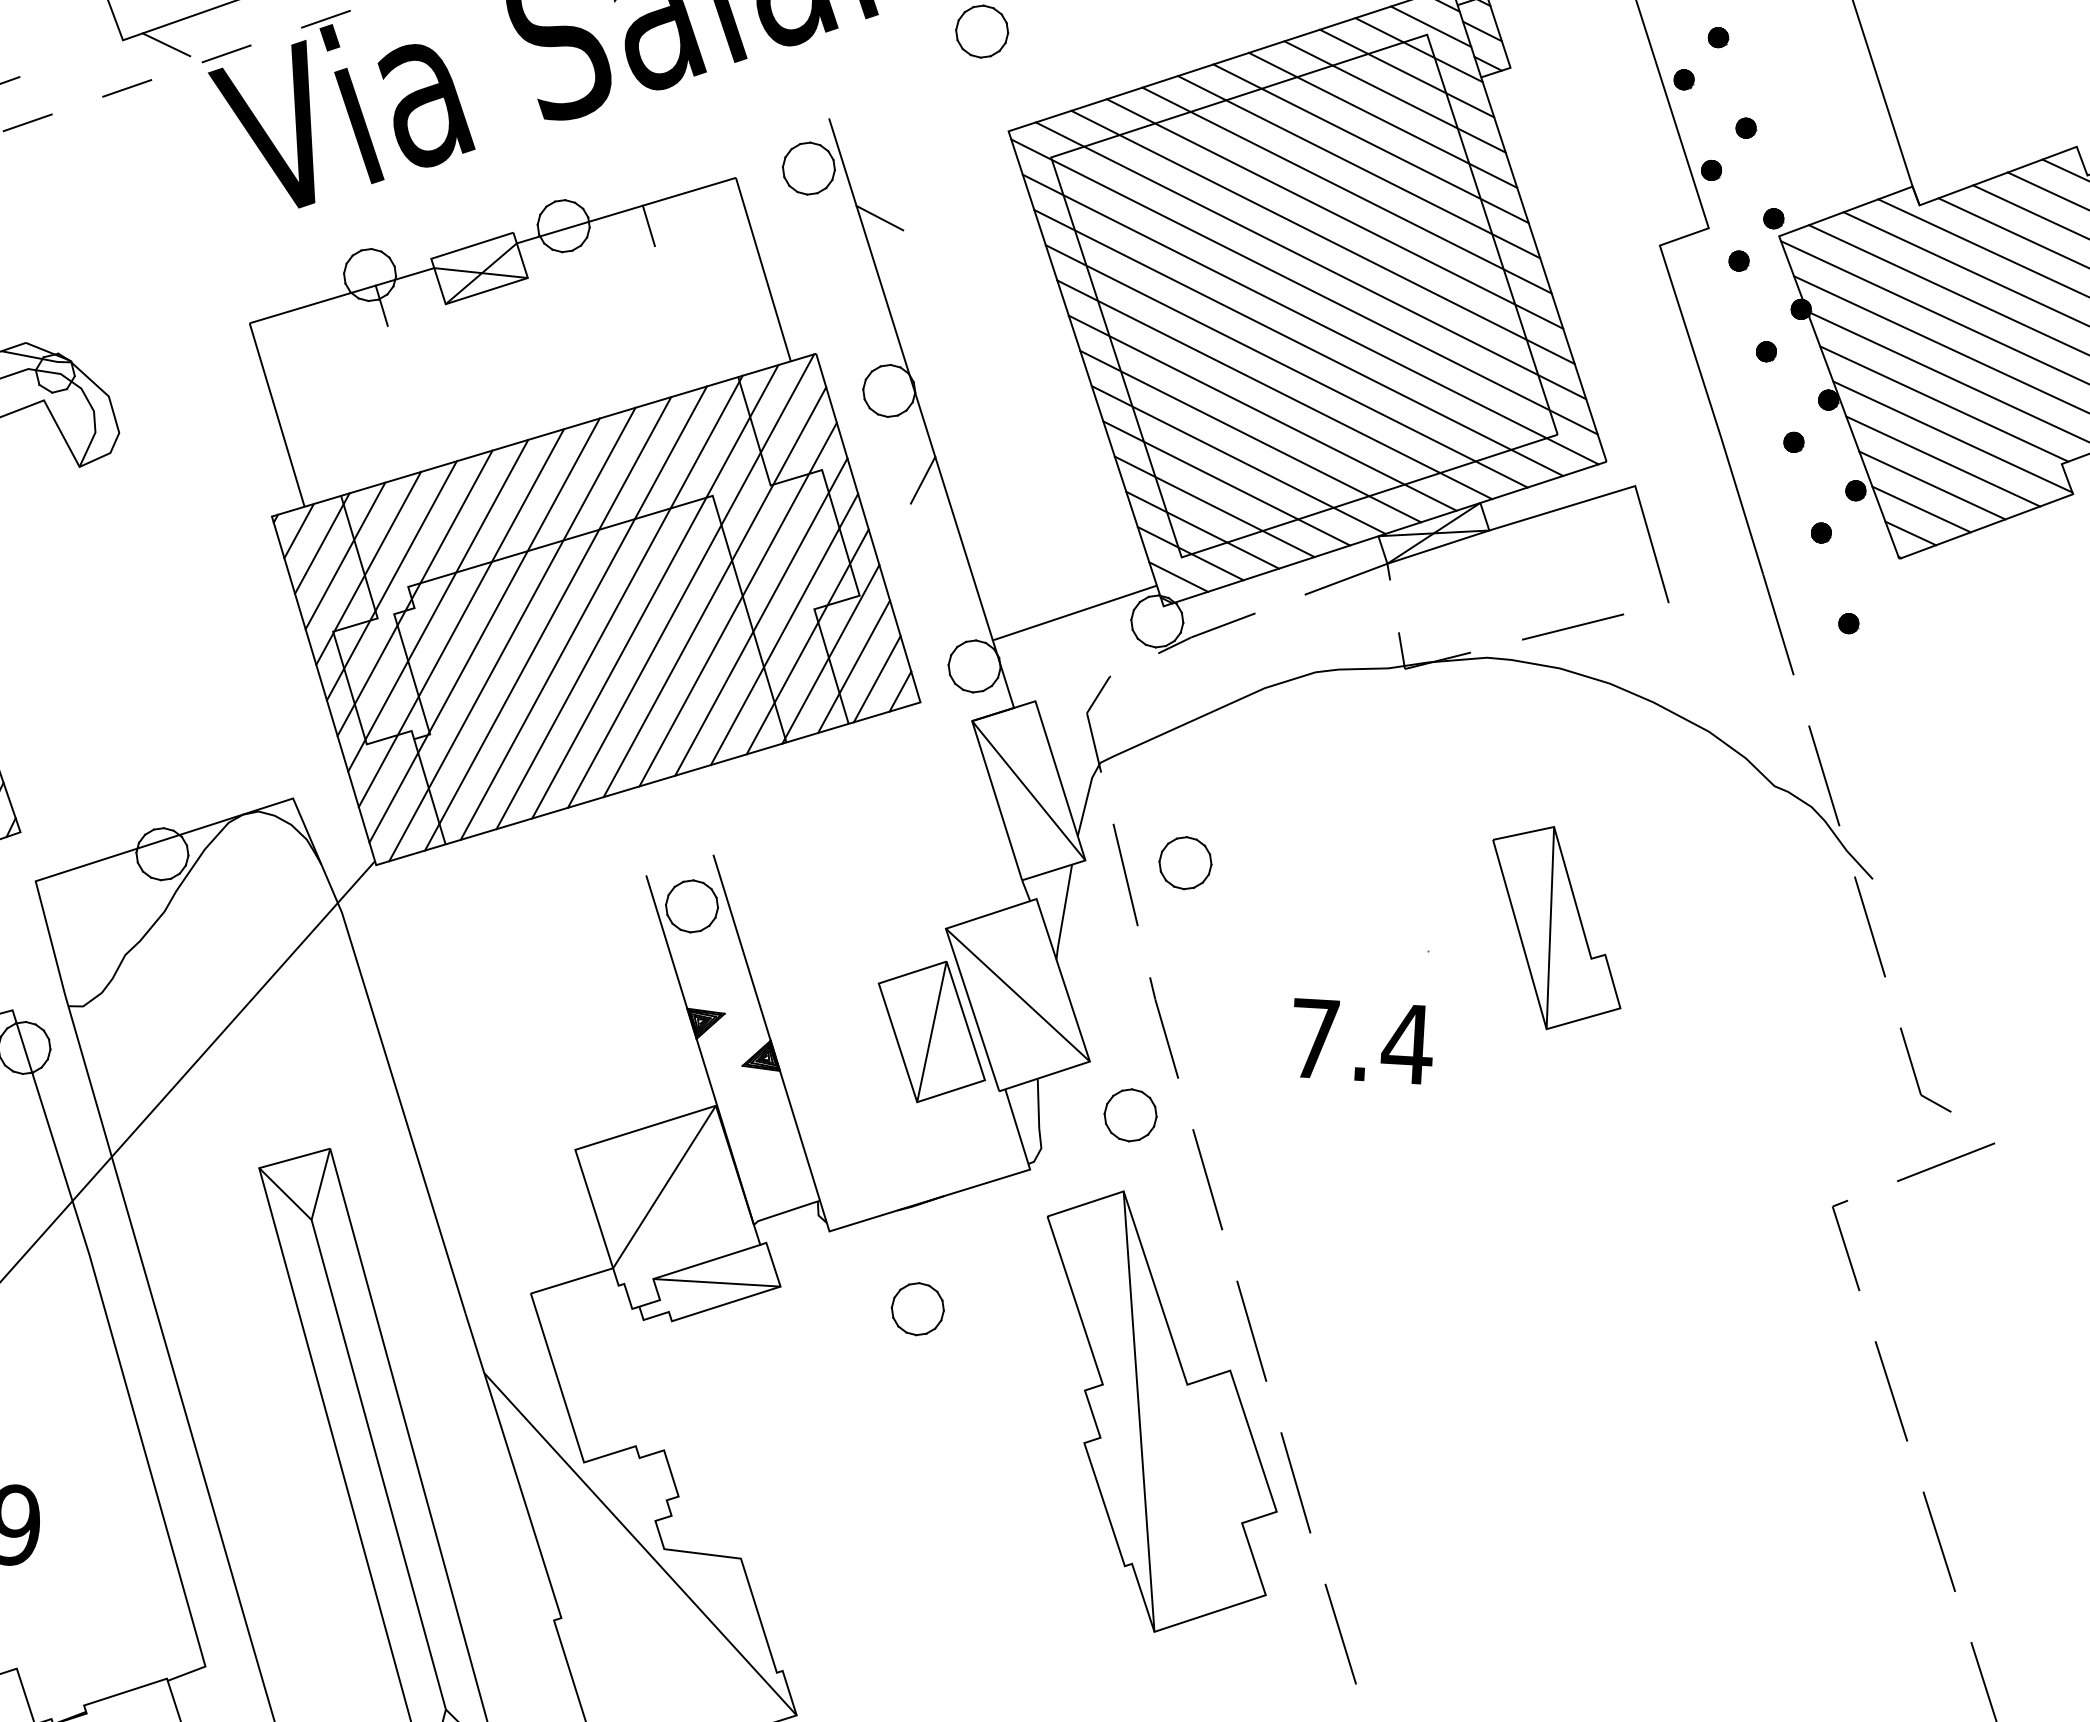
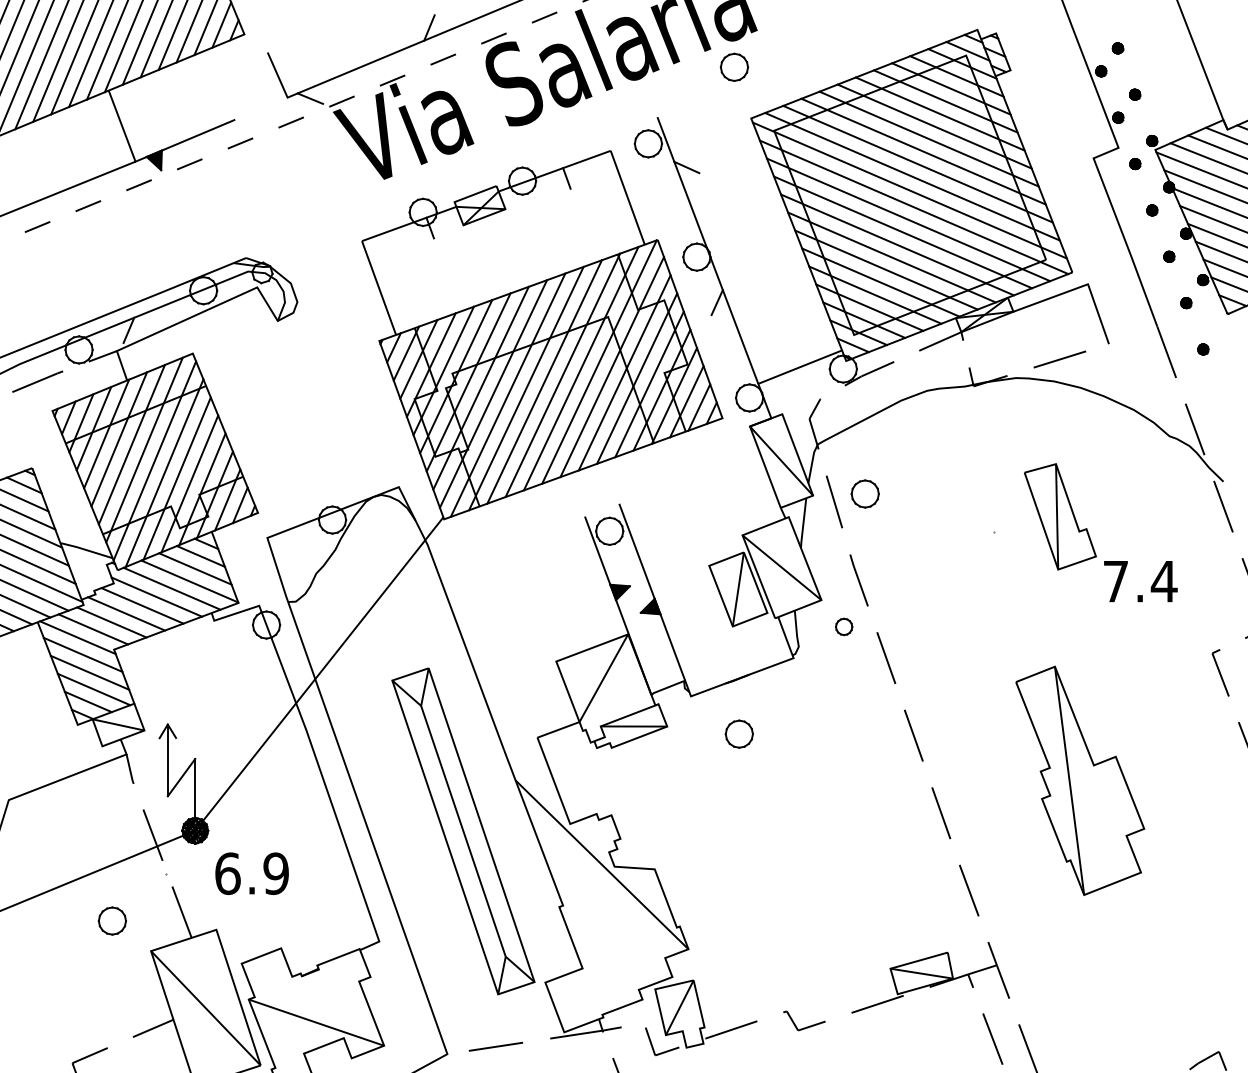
text: (1362, 1041) -> (1140, 581), moved
part: (1129, 1114) -> (843, 626), size x0.6
part: (1160, 1412) -> (1080, 780), moved

